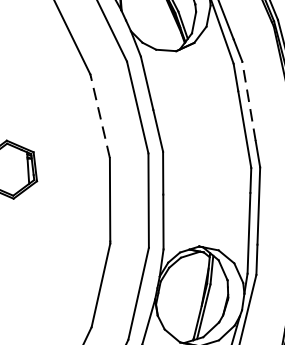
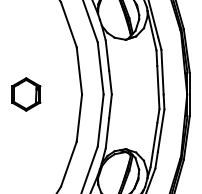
line: (248, 100) -> (162, 71), dashed -> solid
line: (100, 115) -> (79, 70), dashed -> solid

